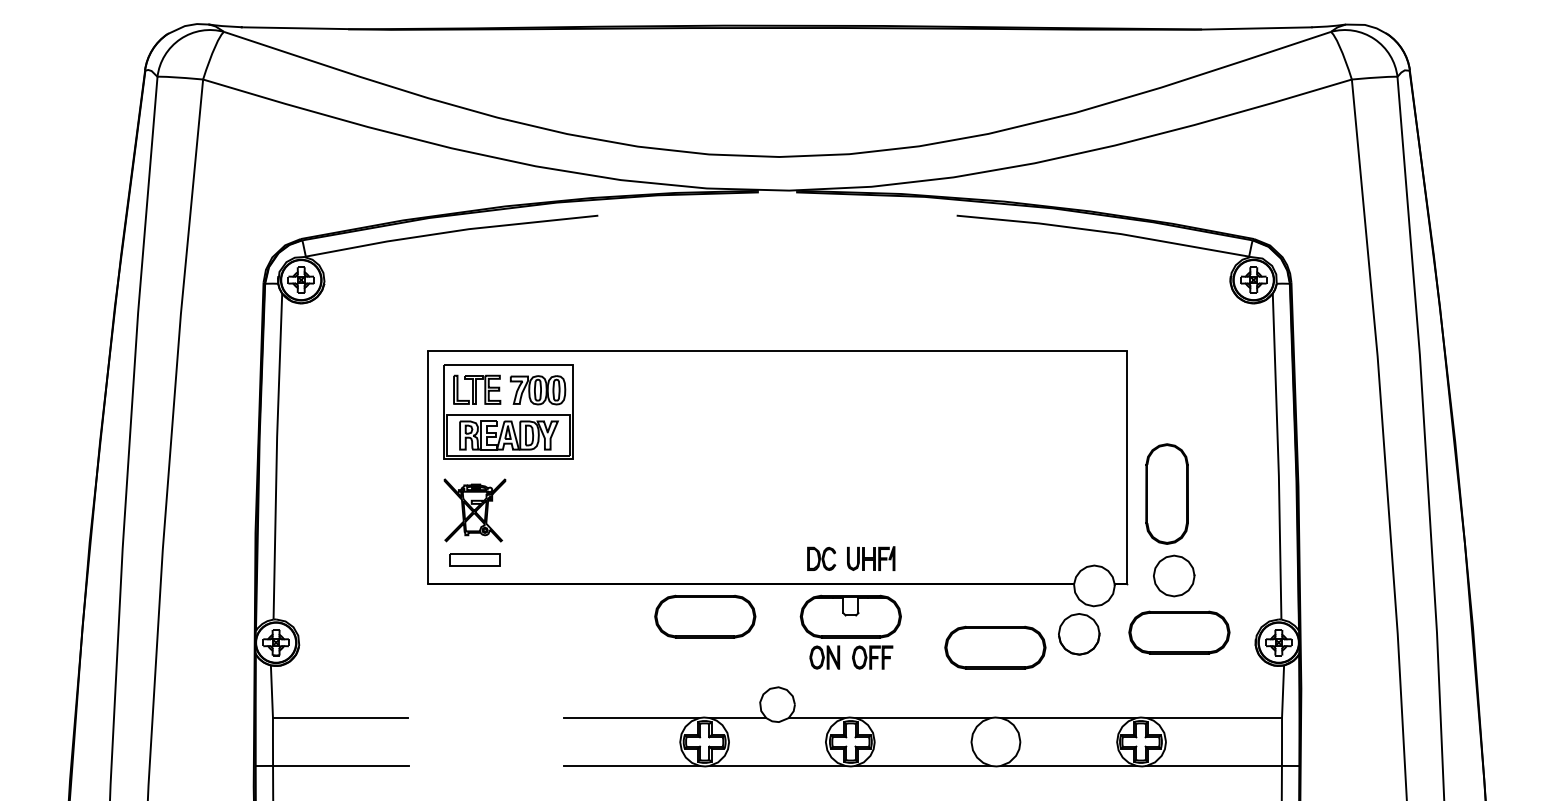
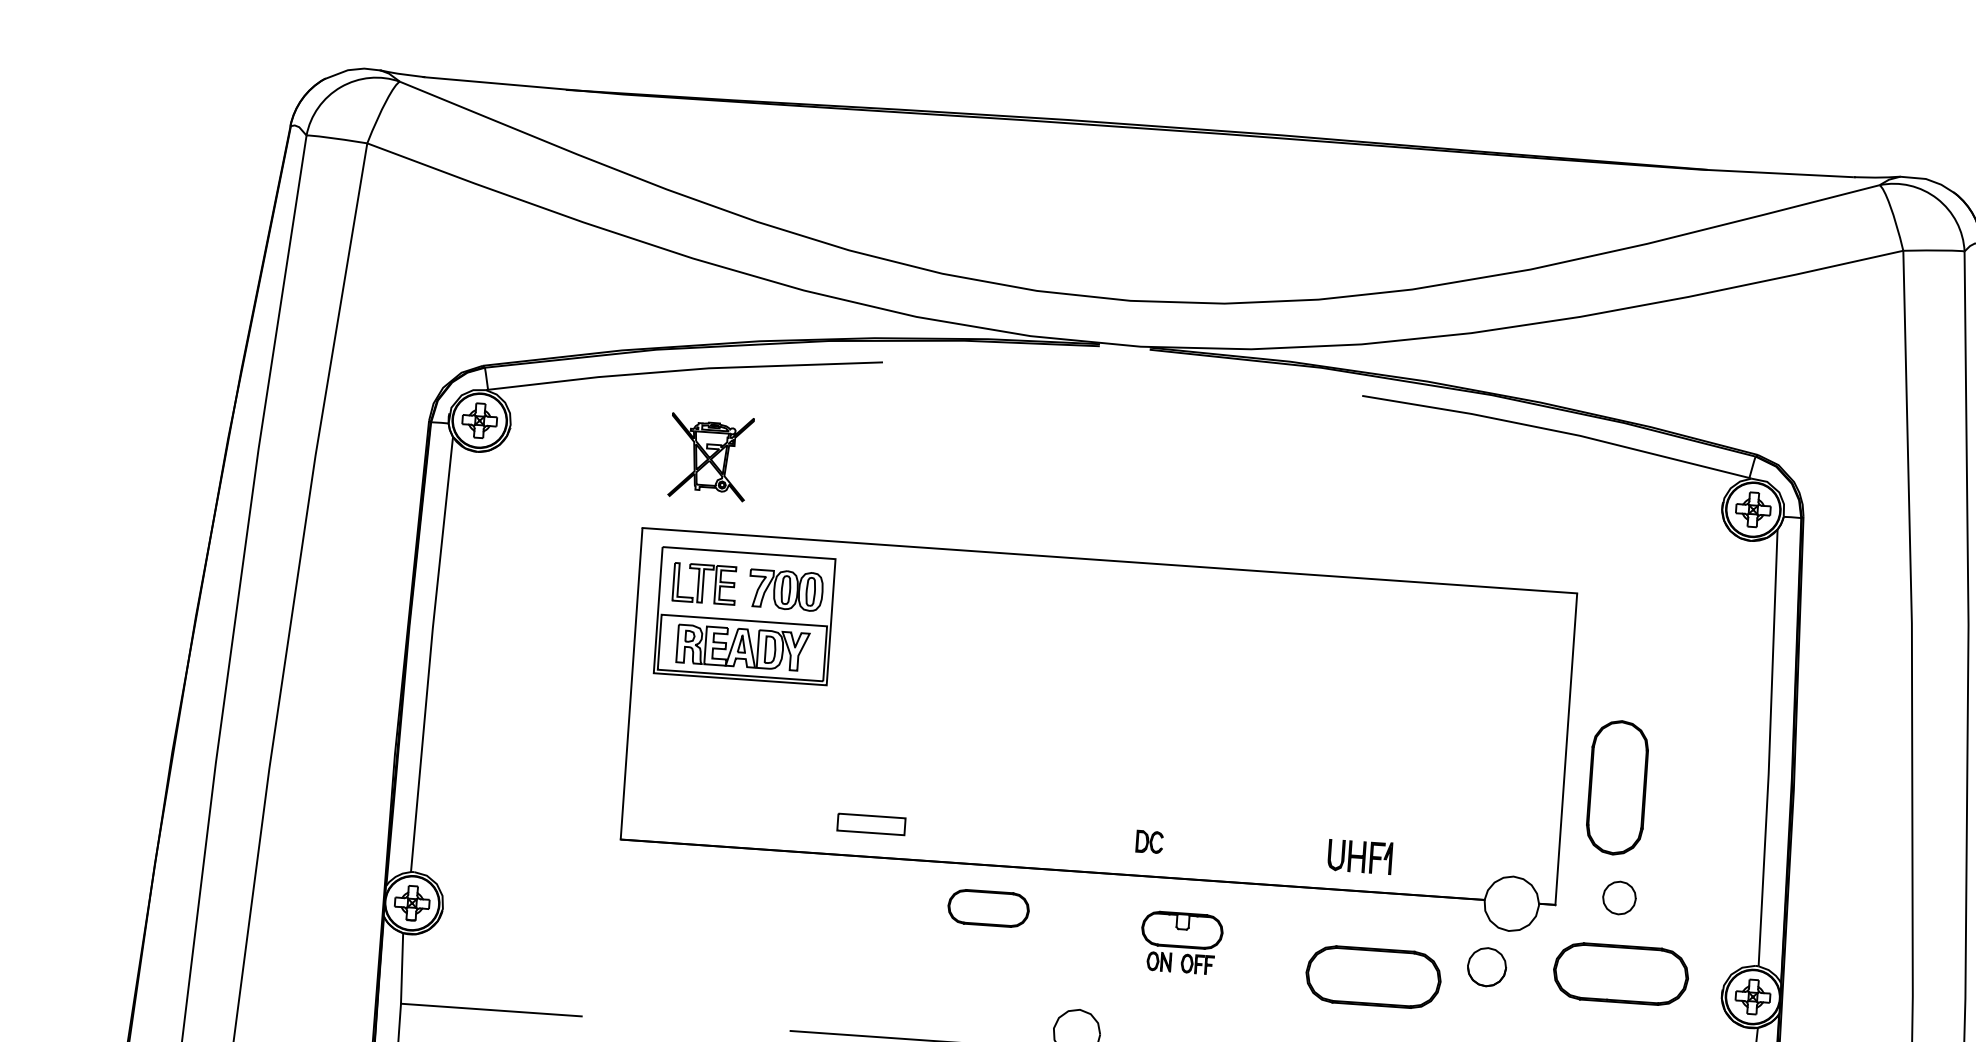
part: (474, 510) -> (709, 457), moved
part: (821, 558) -> (1149, 841), size x0.7
part: (871, 558) -> (1360, 856), moved
part: (474, 559) -> (871, 823), moved
part: (1174, 575) -> (1619, 897), size x0.6
part: (705, 616) -> (988, 908), size x0.6
part: (850, 631) -> (1181, 941), size x0.6
part: (1079, 634) -> (1487, 967), size x0.7

